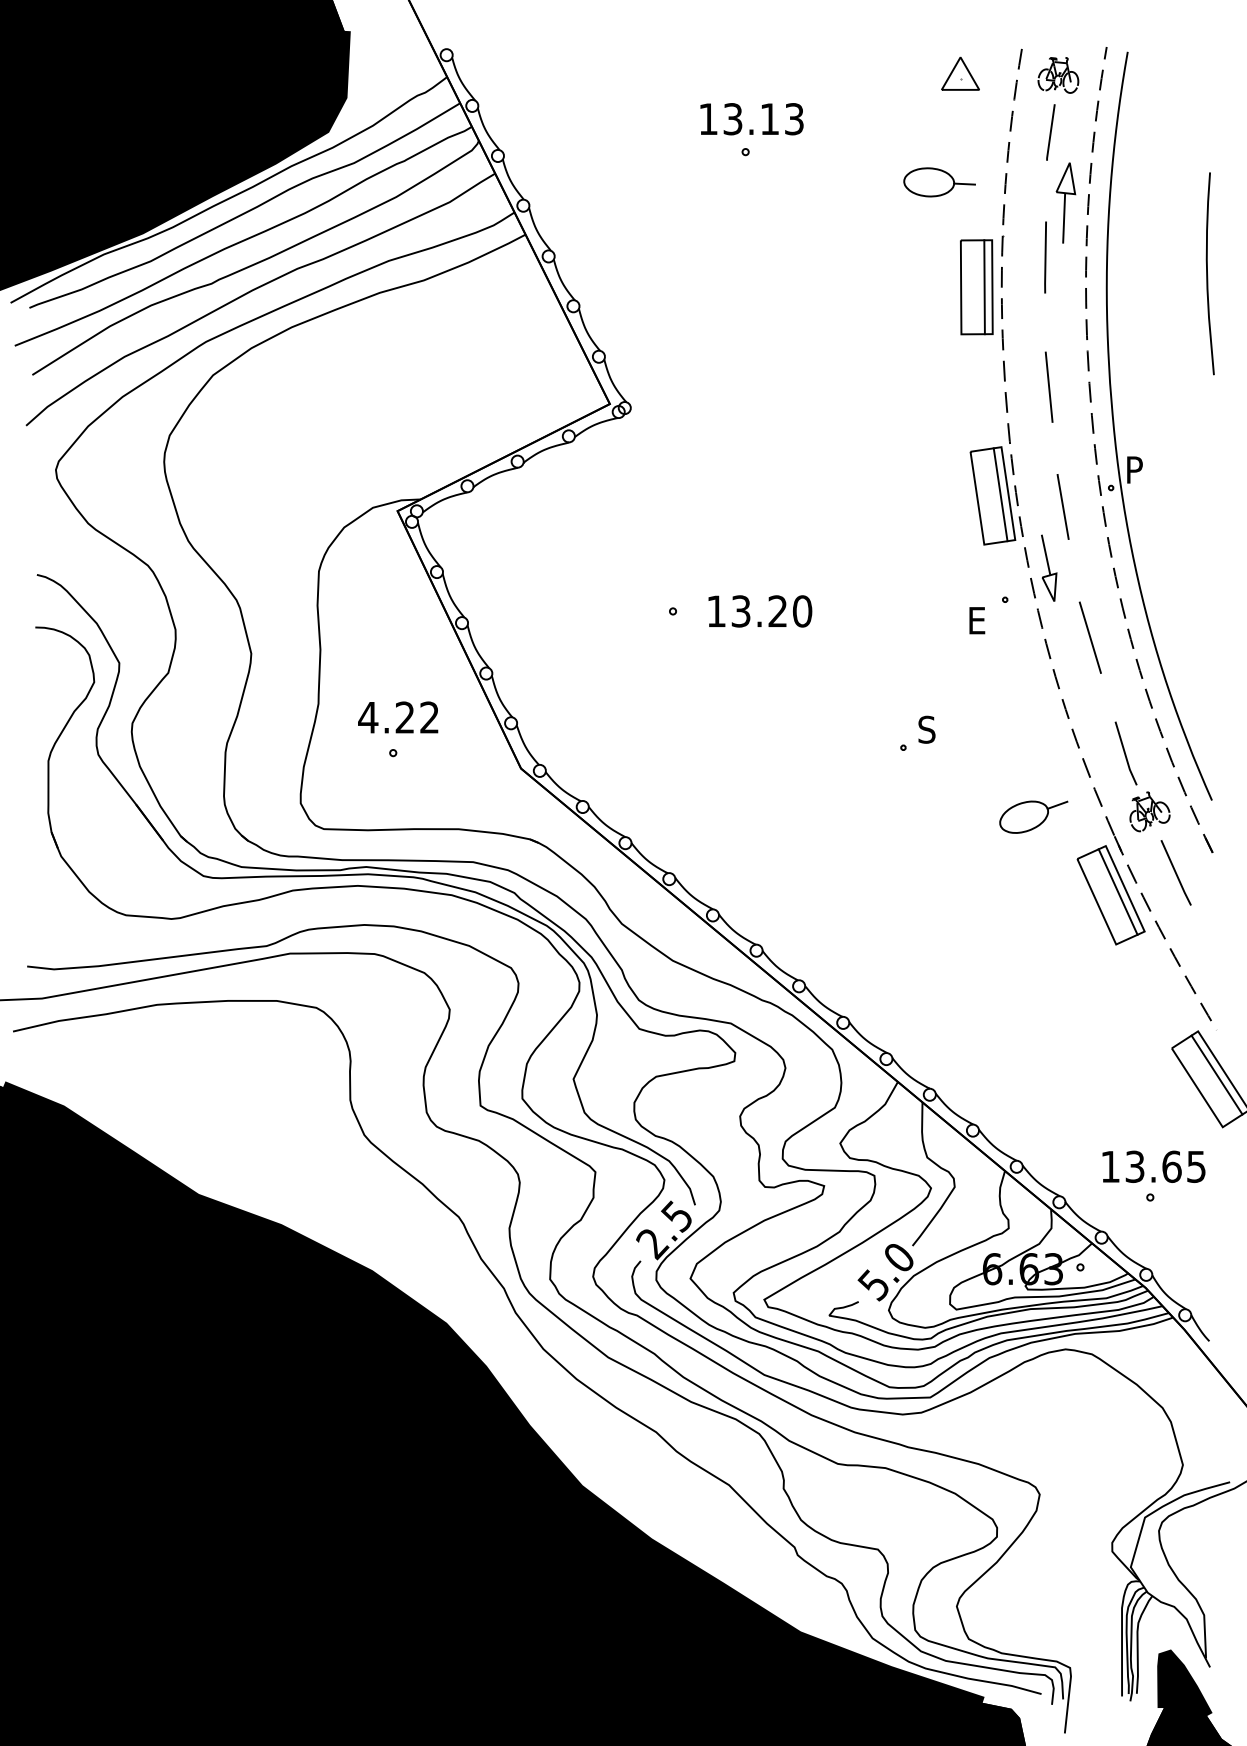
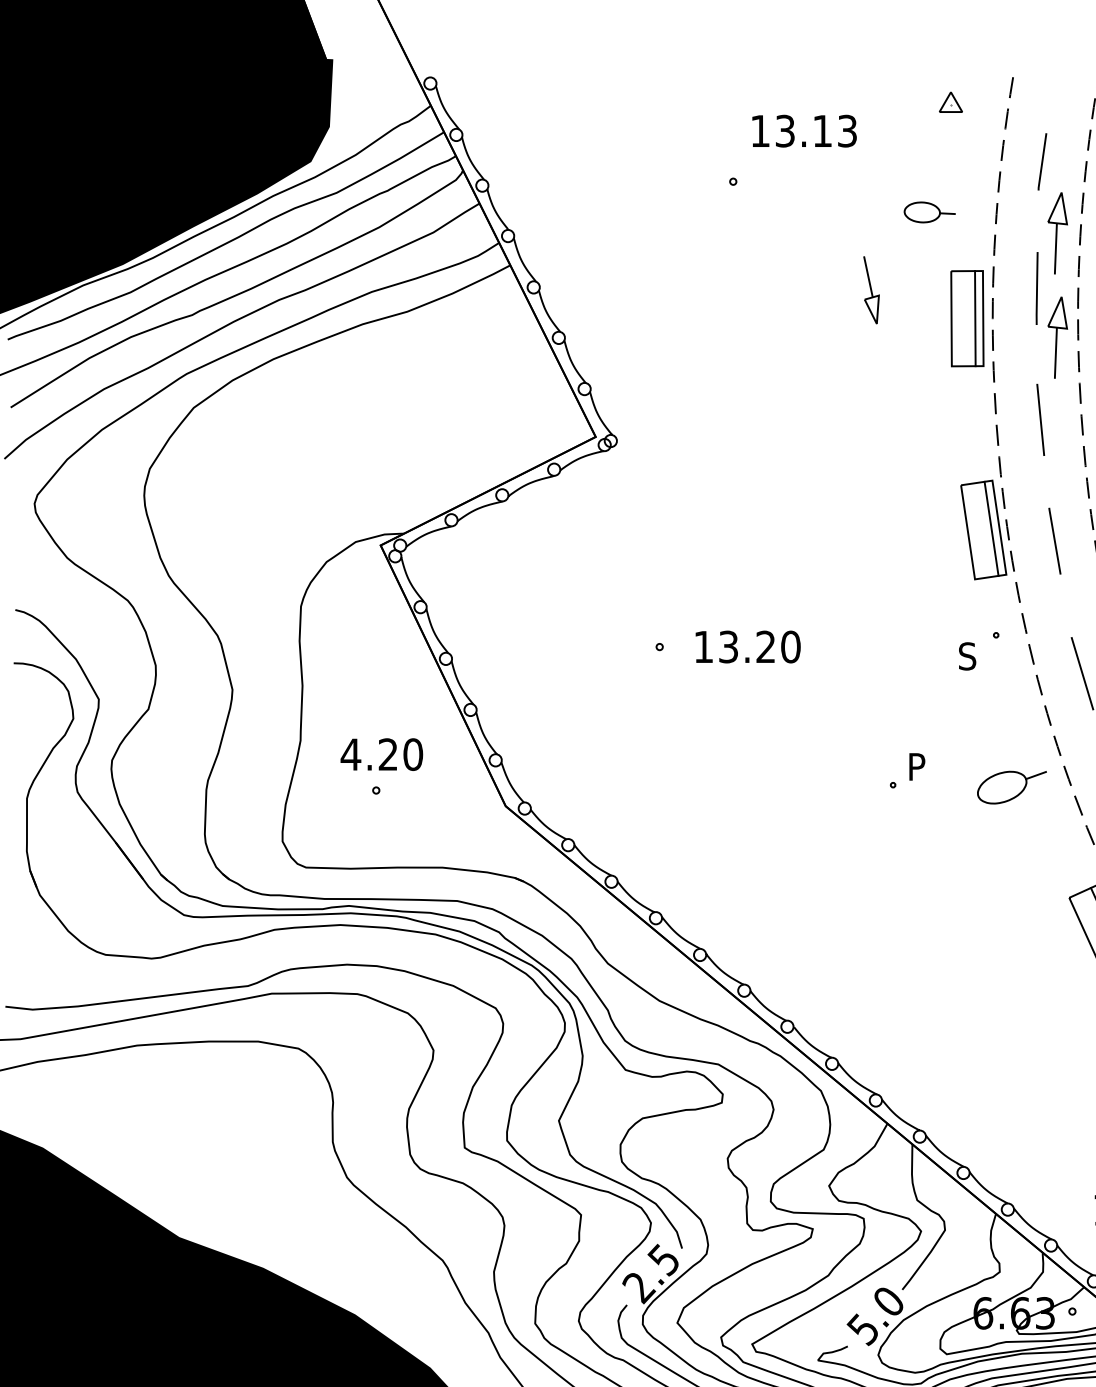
part: (960, 73) -> (950, 102), size x0.6
part: (1058, 75) -> (1050, 104), removed
text: (751, 119) -> (804, 131), moved
part: (939, 182) -> (929, 212), size x0.7
part: (1065, 305) -> (1057, 337), added
part: (1049, 567) -> (871, 289), moved
text: (976, 620) -> (967, 656), E -> S
text: (429, 717) -> (413, 754), 4.22 -> 4.20
text: (926, 729) -> (916, 766), S -> P
part: (1033, 816) -> (1011, 786), moved

